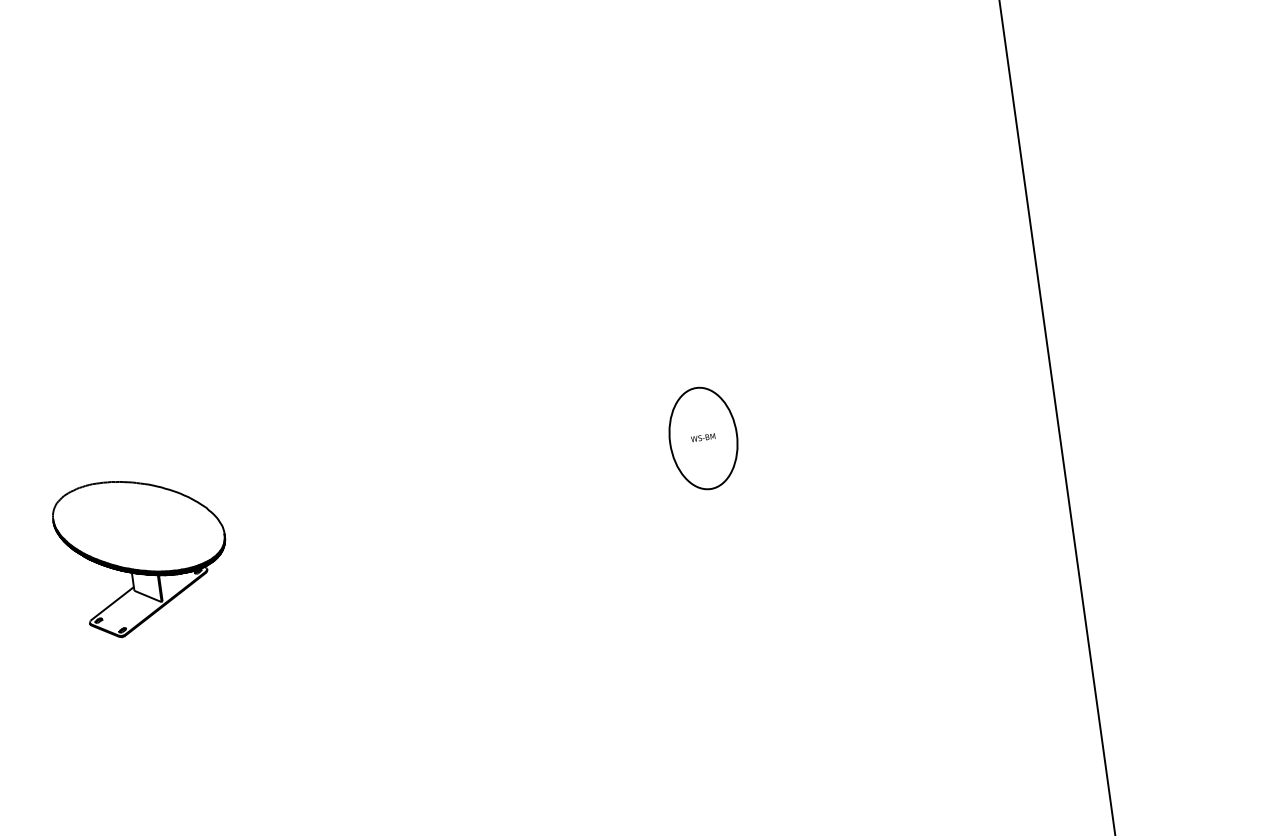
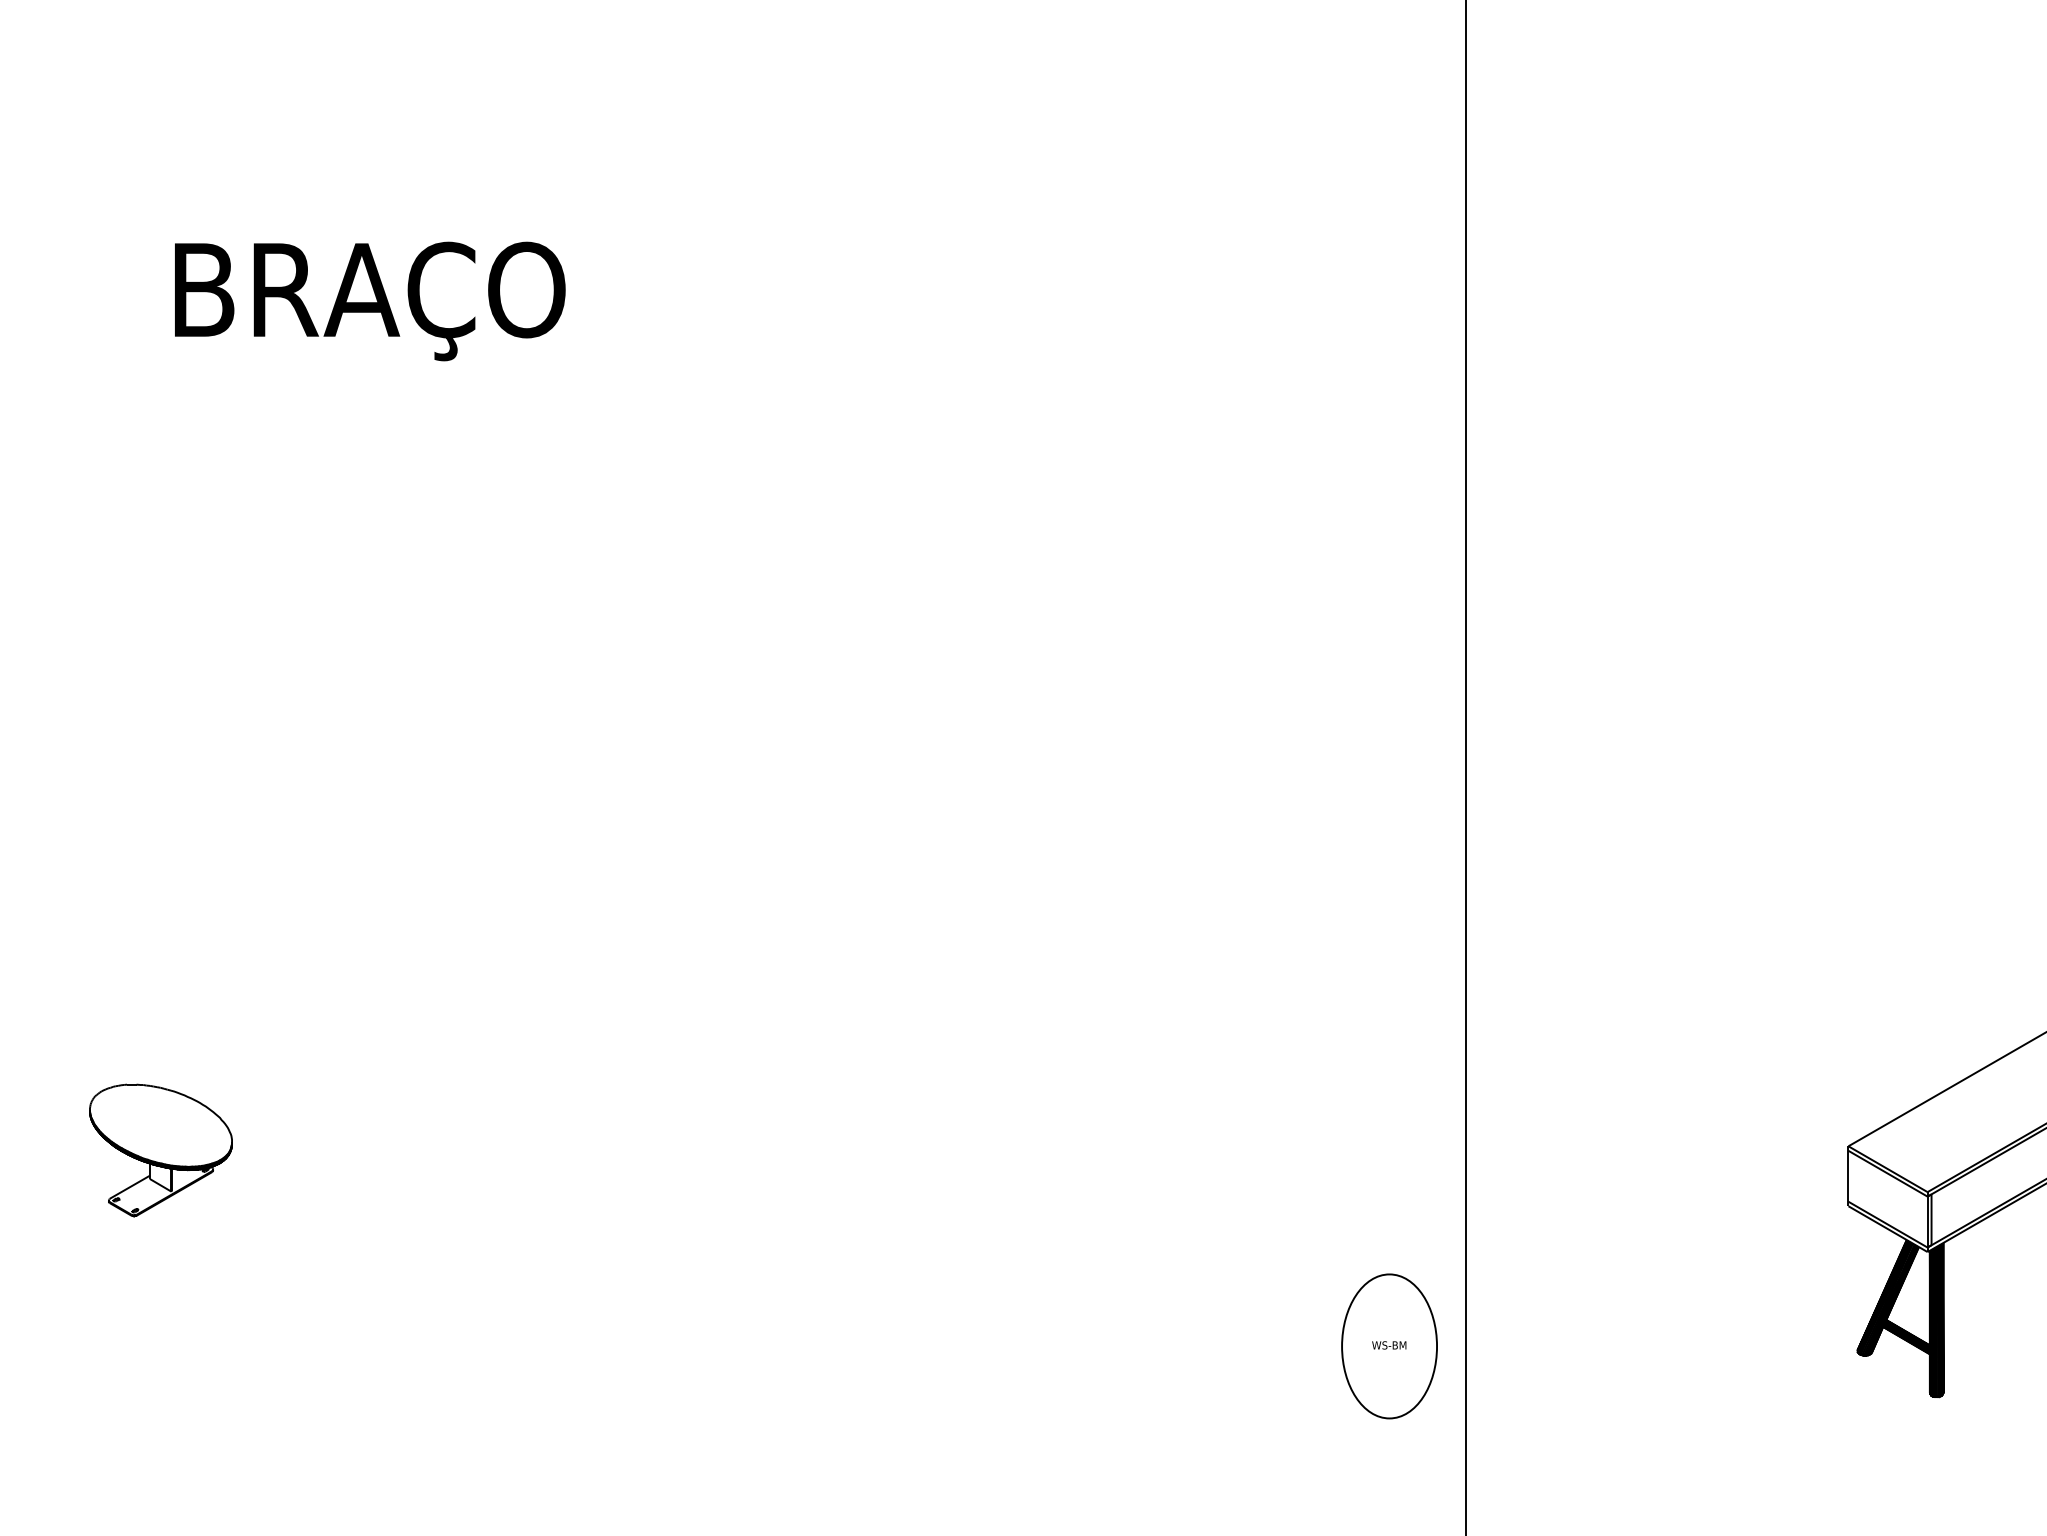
part: (703, 438) -> (1389, 1346), moved
part: (142, 555) -> (160, 1150), size x0.6

